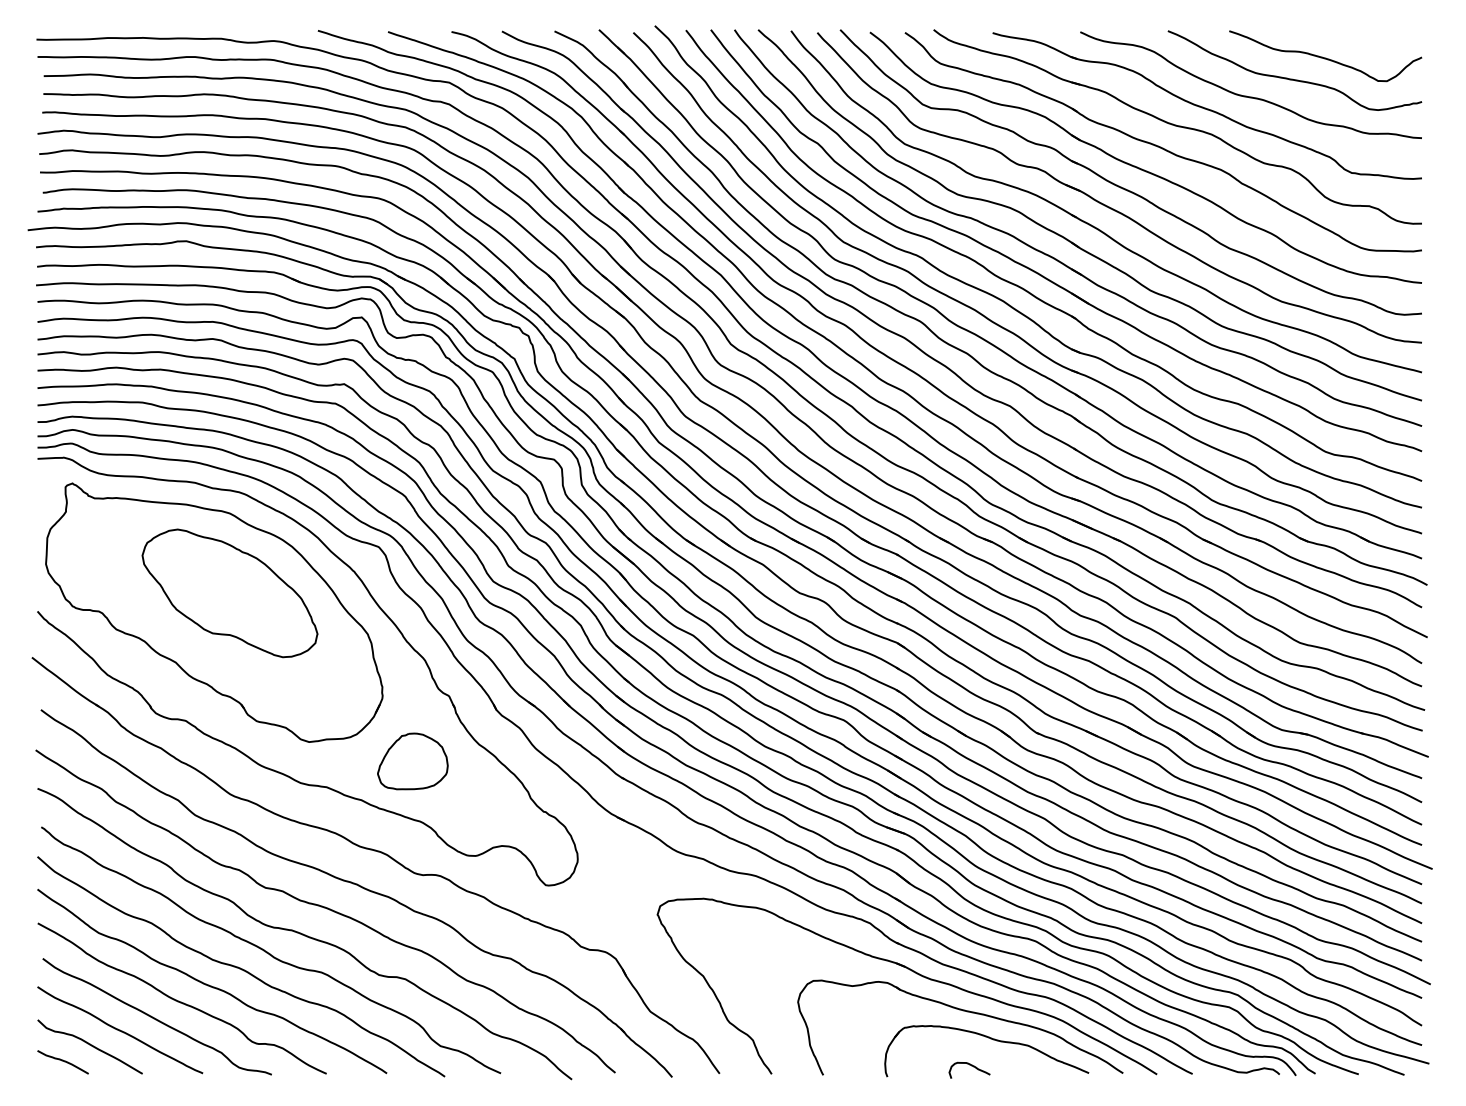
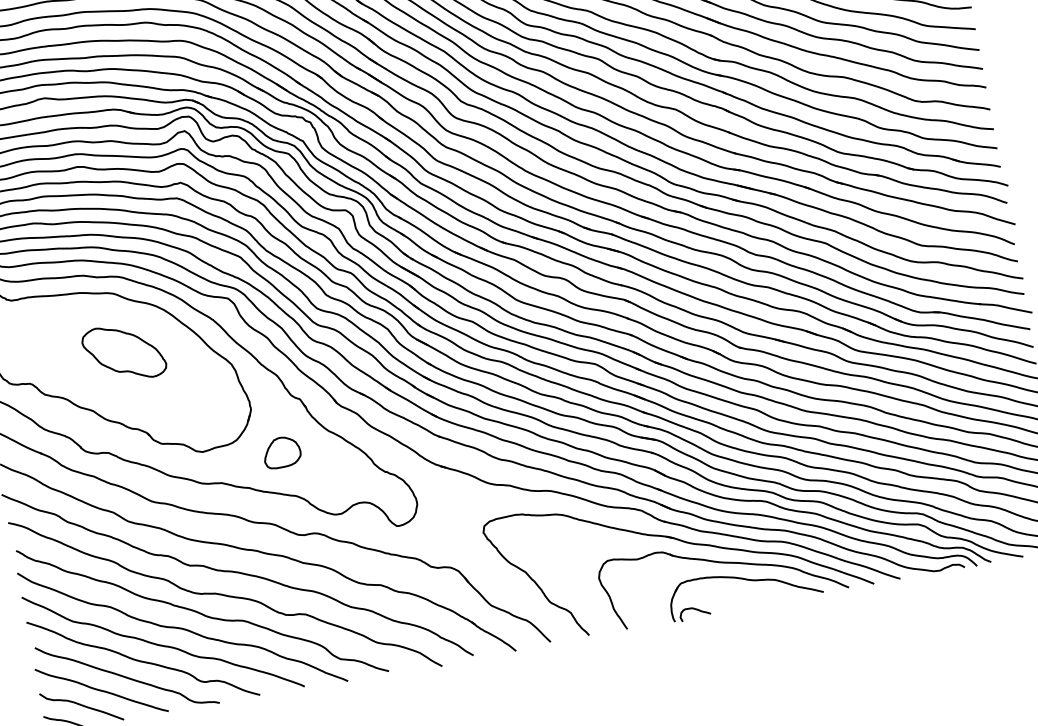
part: (229, 593) -> (123, 352), size x0.6
part: (412, 761) -> (281, 452), size x0.7
curve: (971, 1066) -> (696, 610), moved

